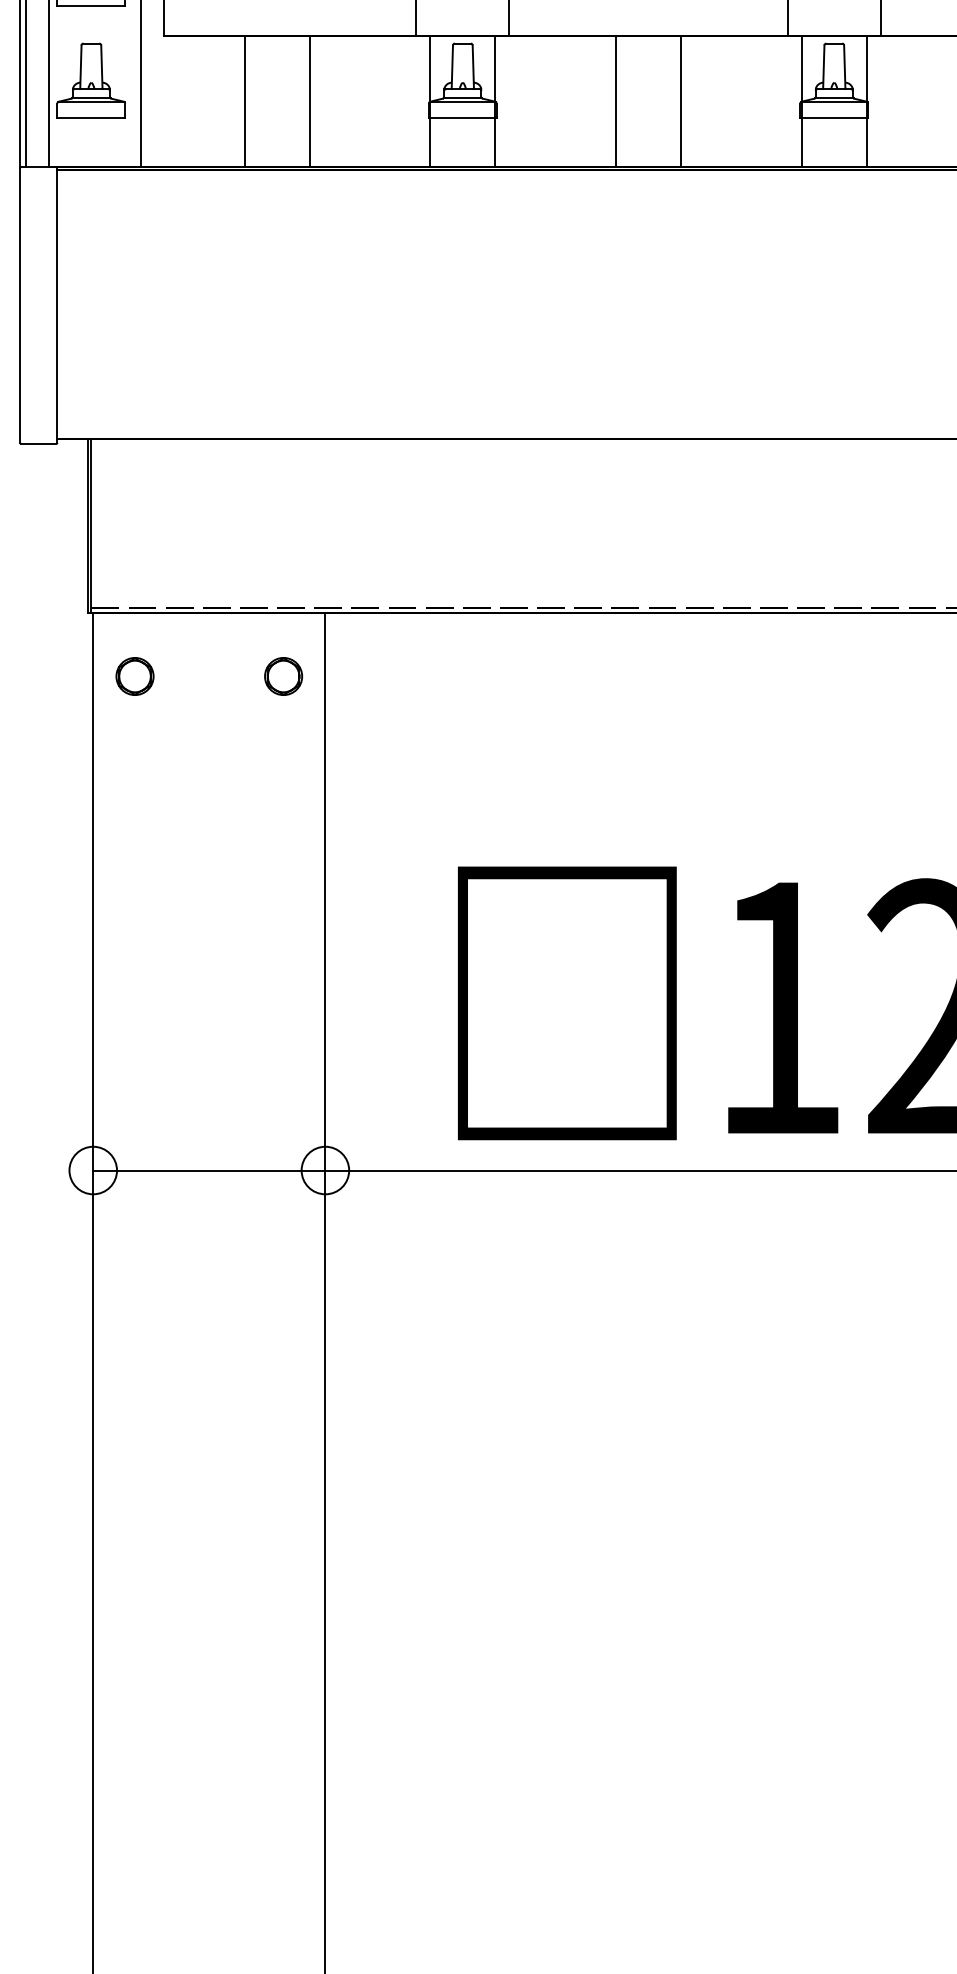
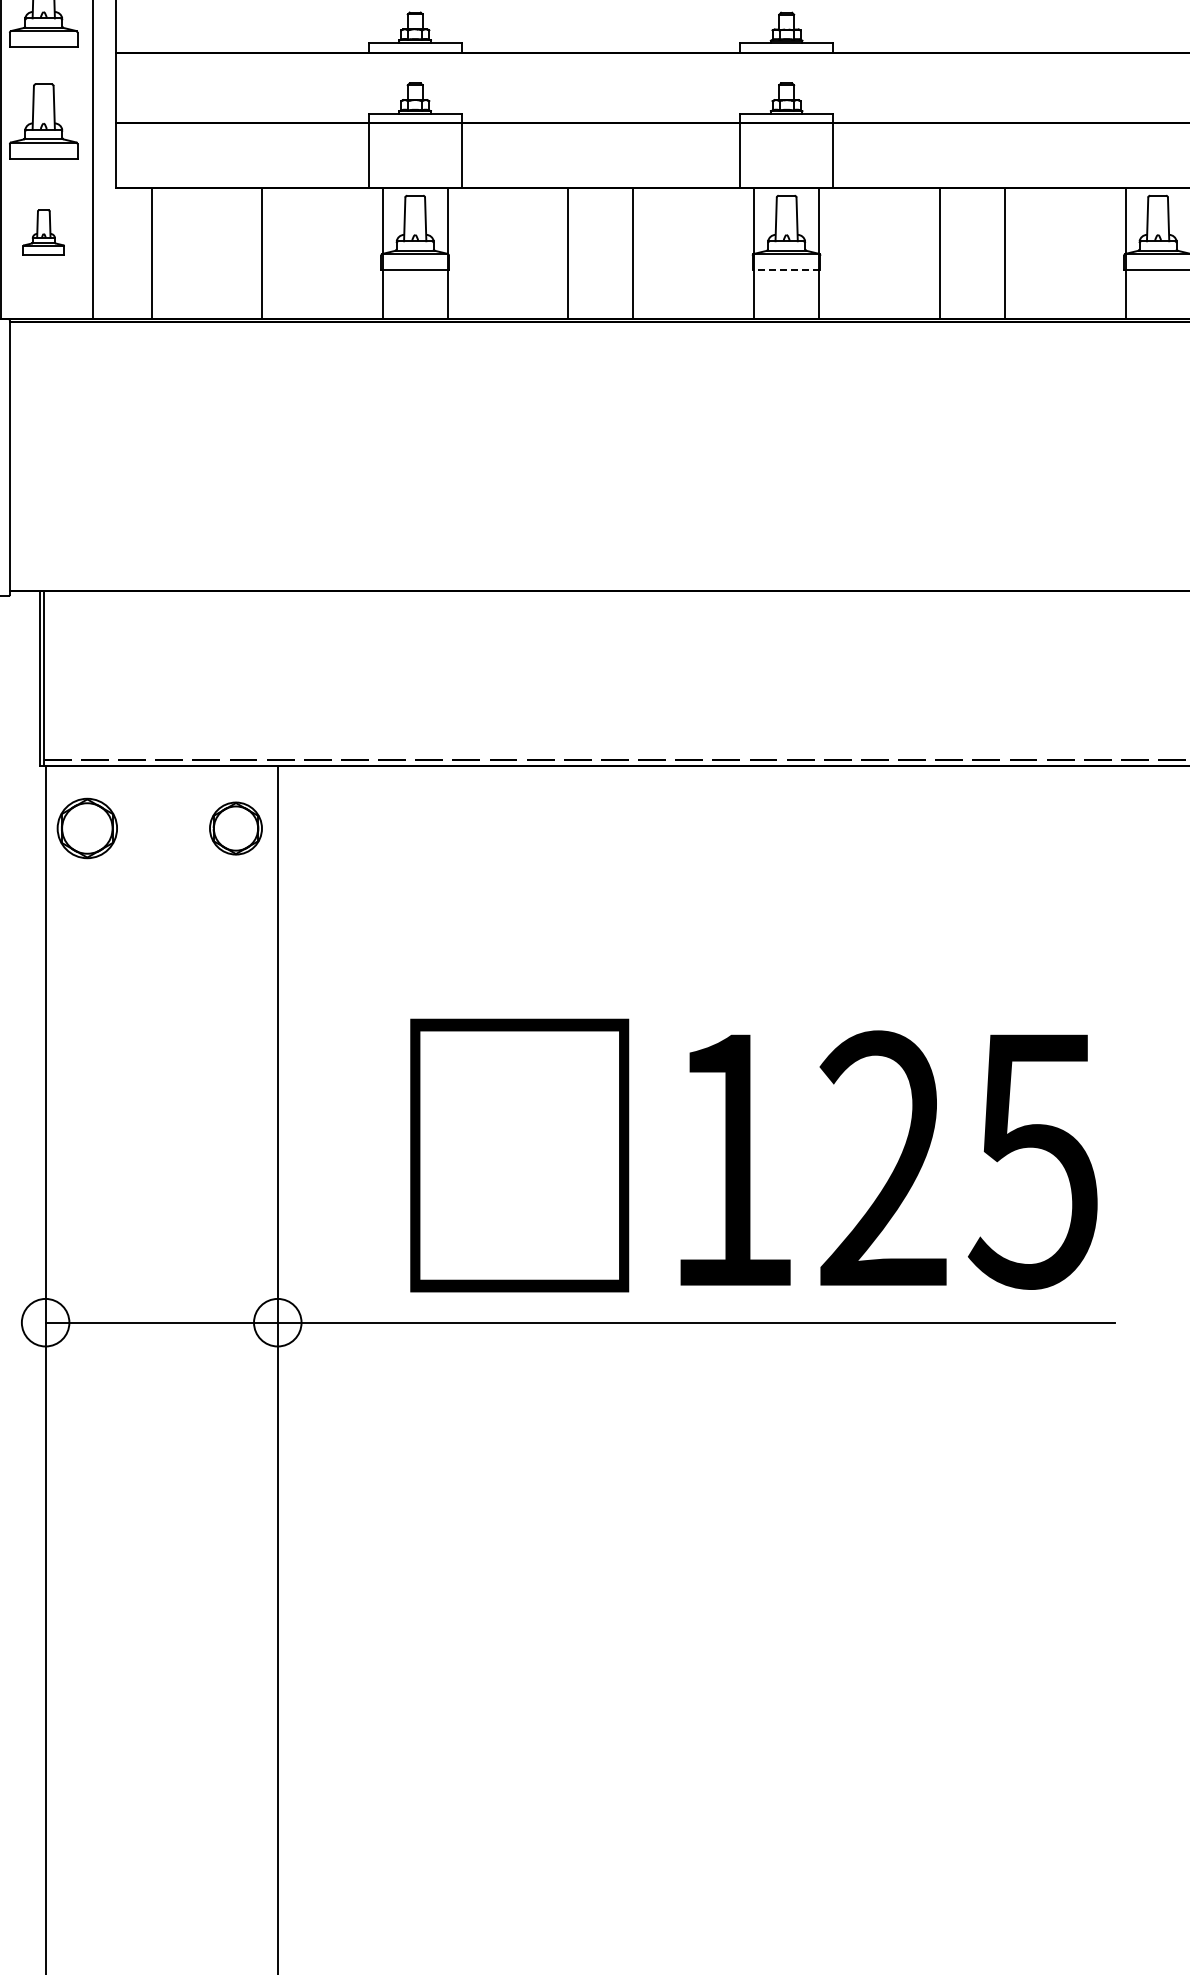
part: (91, 80) -> (43, 232), size x0.6
line: (245, 101) -> (152, 253), moved
line: (834, 118) -> (786, 270), solid -> dashed
part: (135, 676) -> (87, 828), size x1.6
part: (283, 676) -> (235, 828), size x1.4

